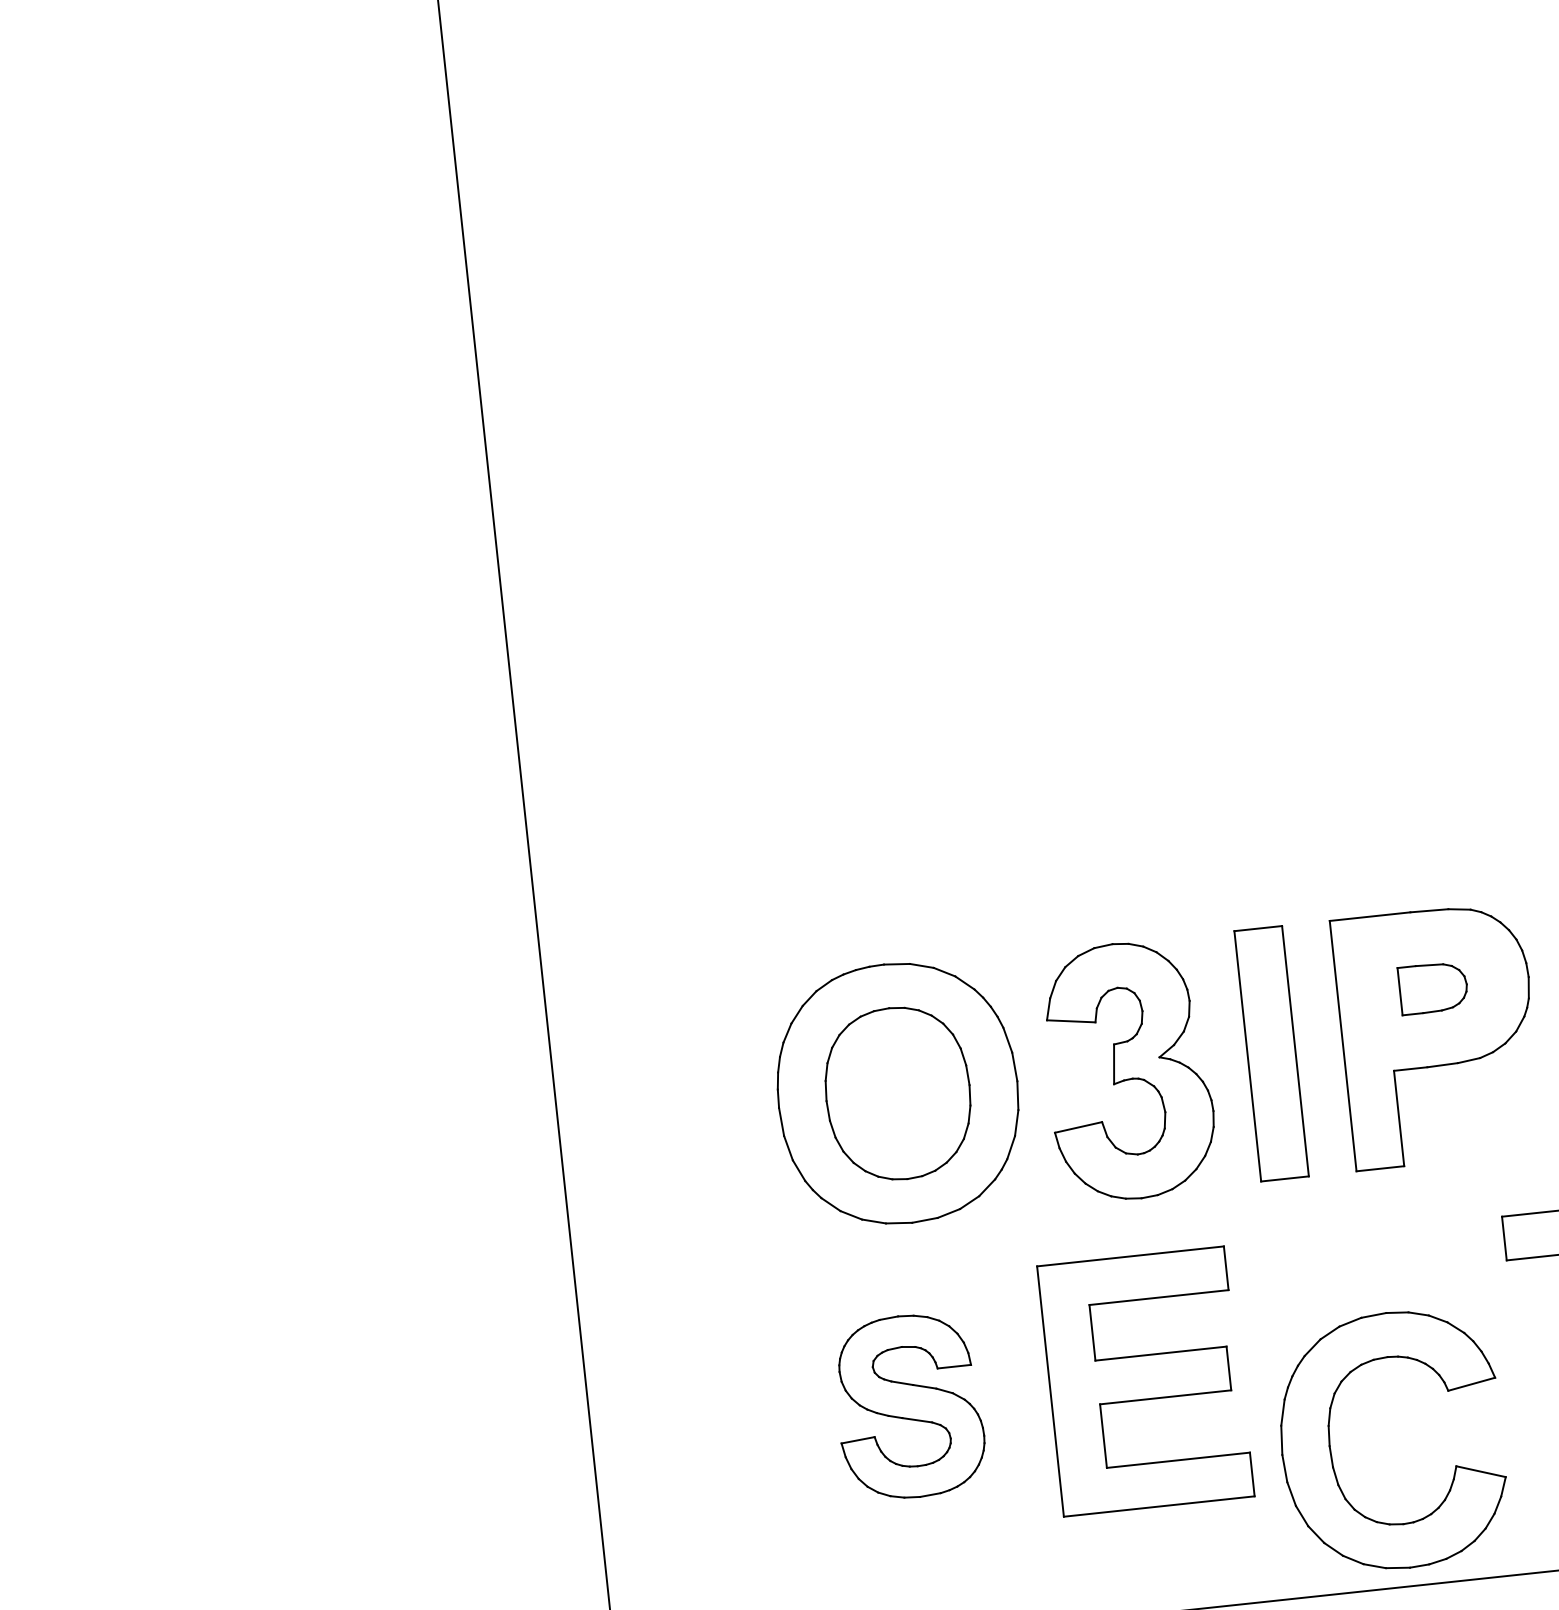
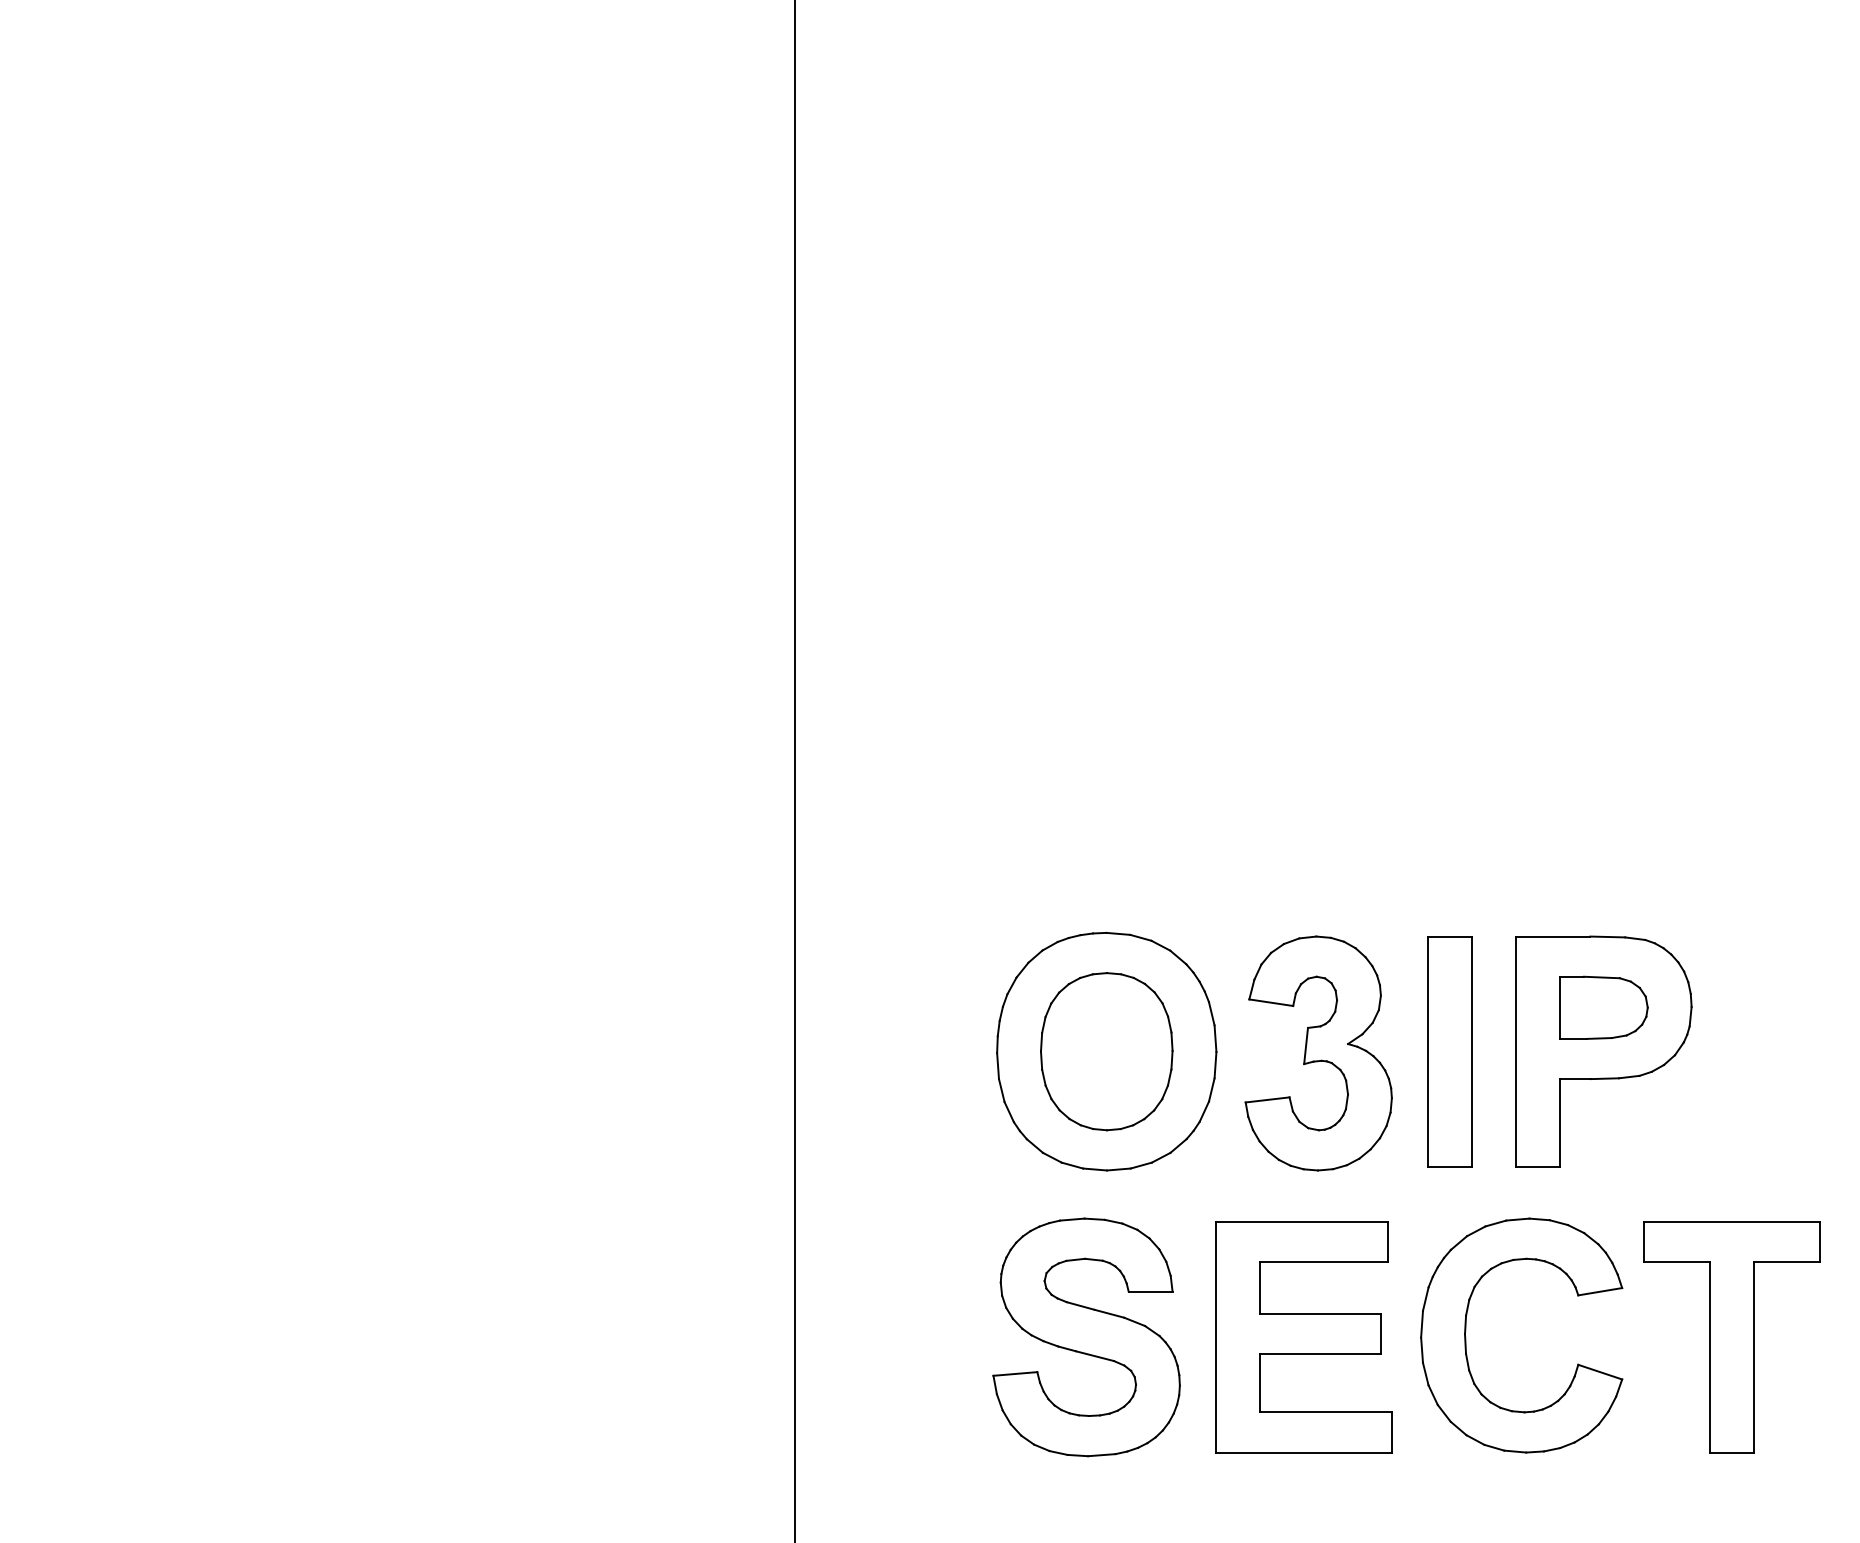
part: (1432, 987) -> (1603, 1007), size x1.43
part: (909, 1406) -> (1086, 1337), size x1.43
part: (1331, 1449) -> (1466, 1337), moved

